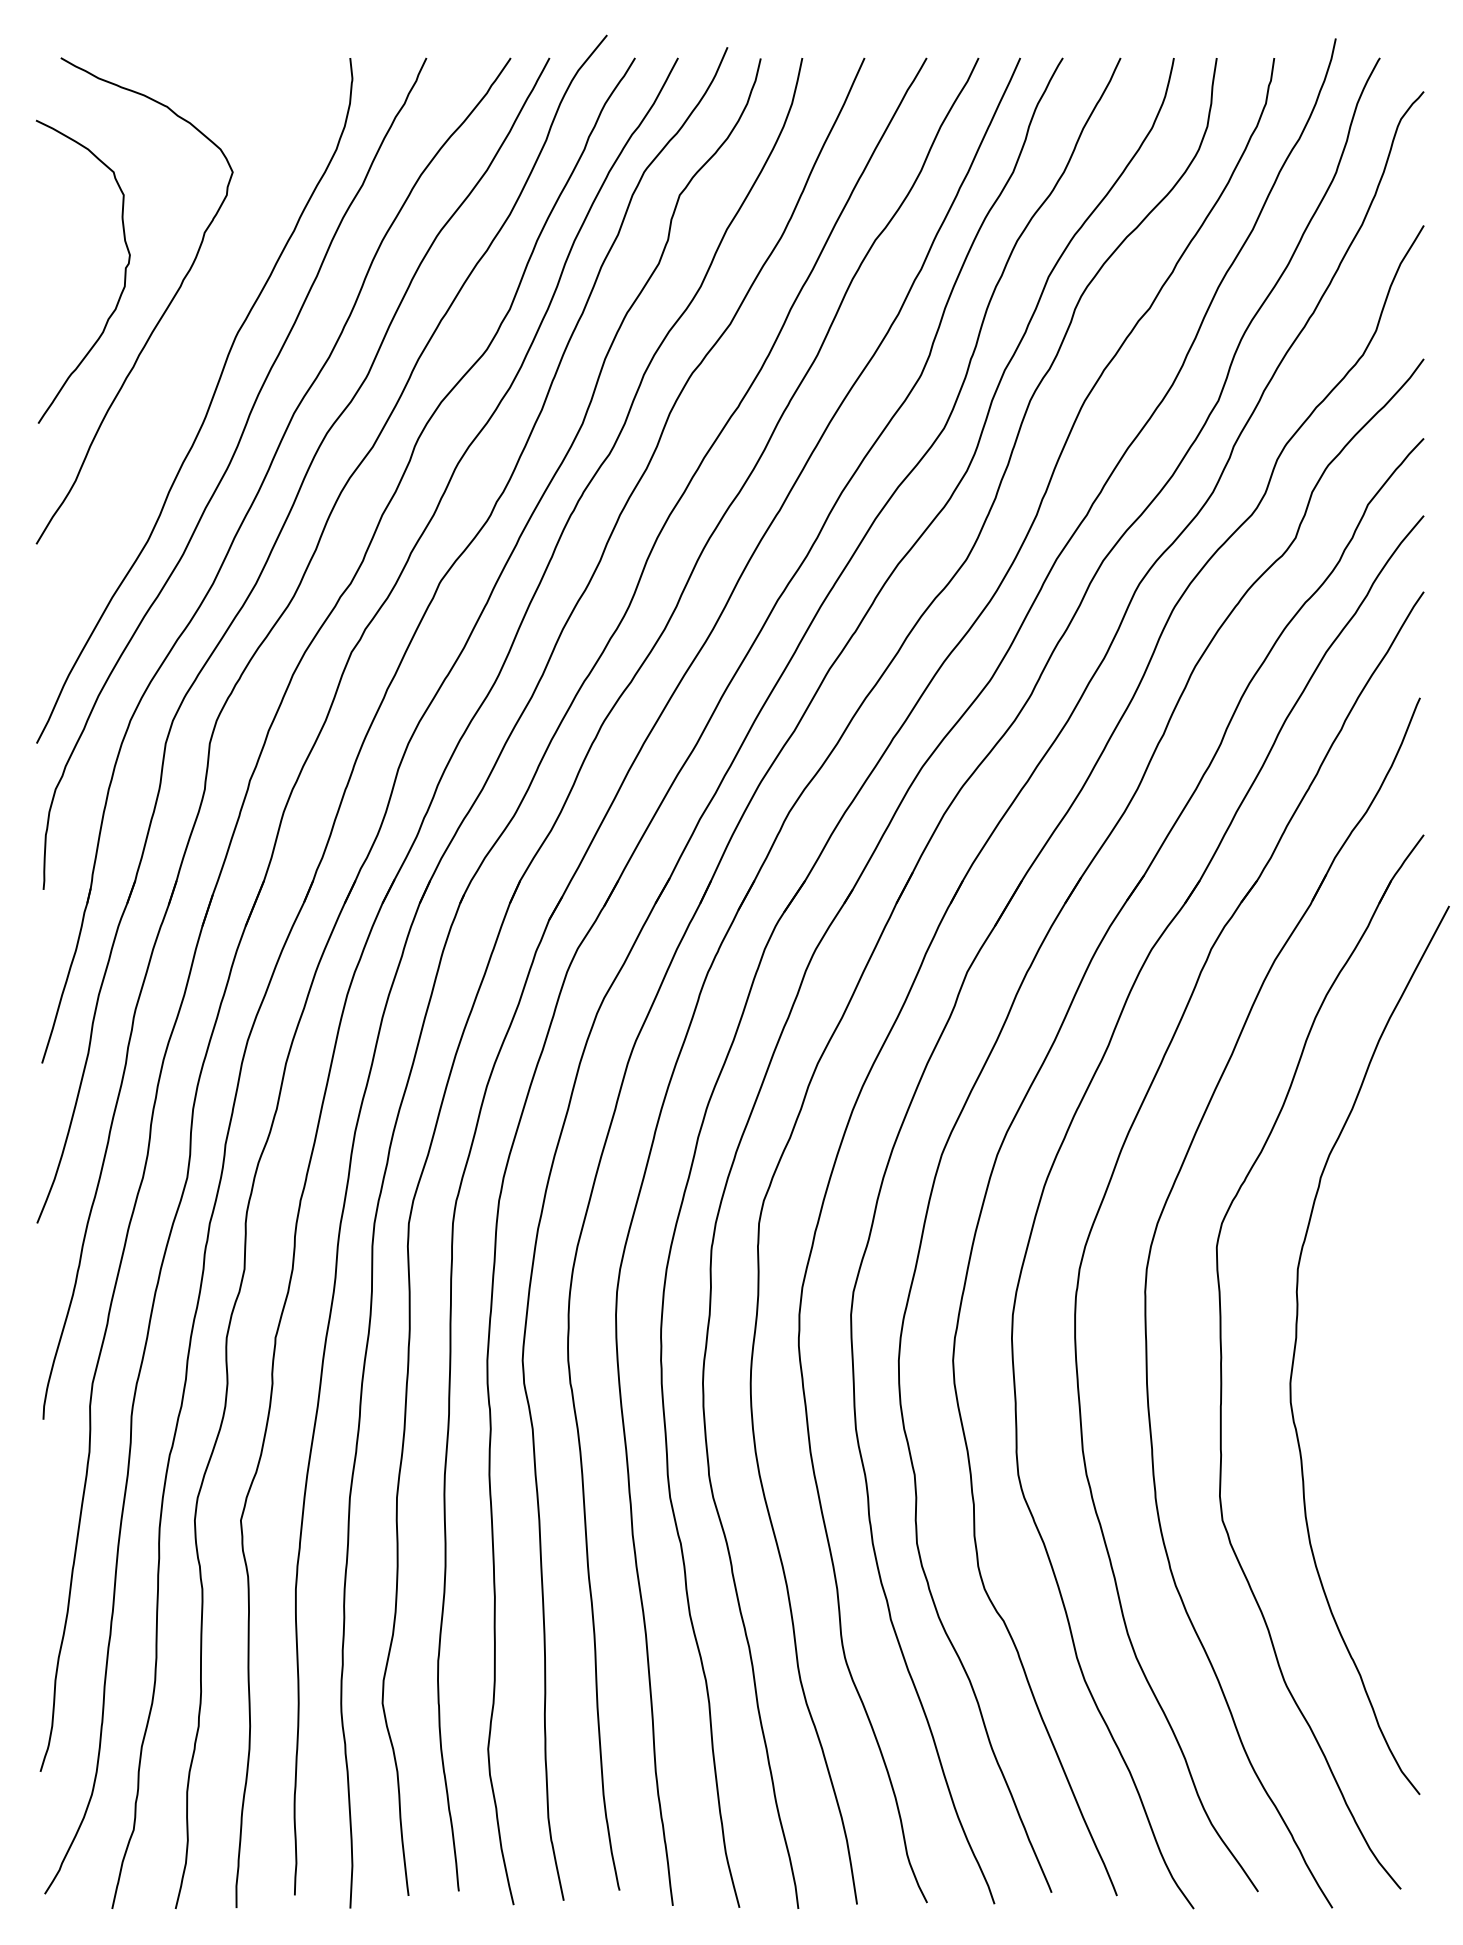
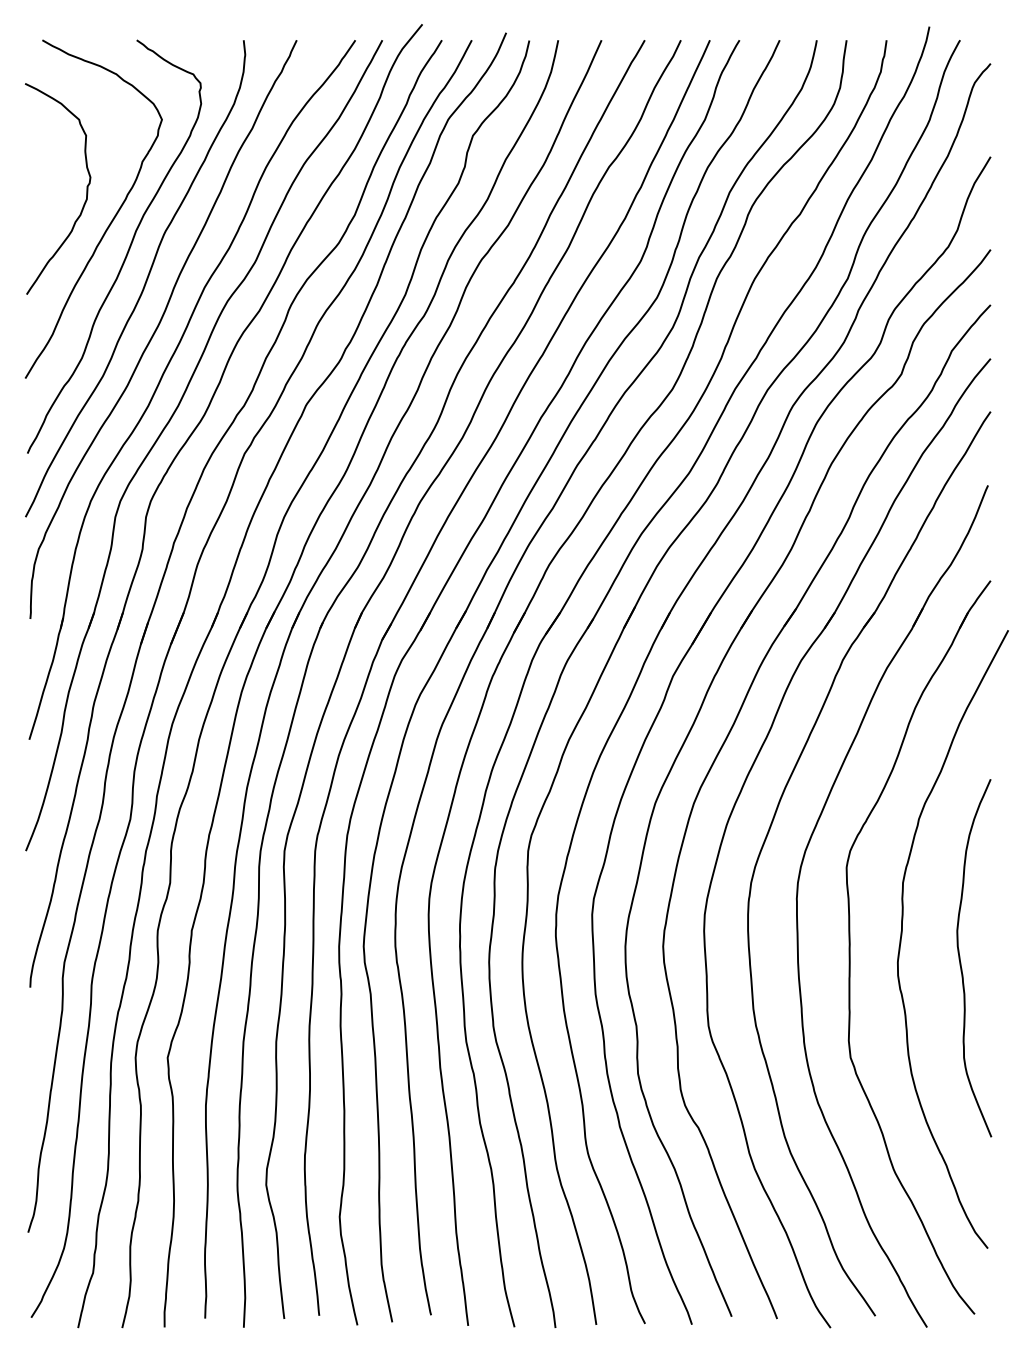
curve: (183, 360) -> (127, 250), added
curve: (1381, 1383) -> (961, 962), added

